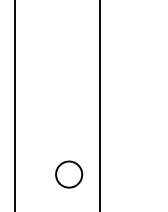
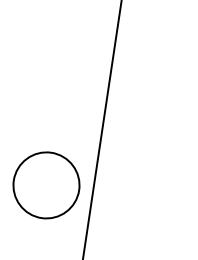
circle: (68, 174) -> (45, 185), size x1.67

